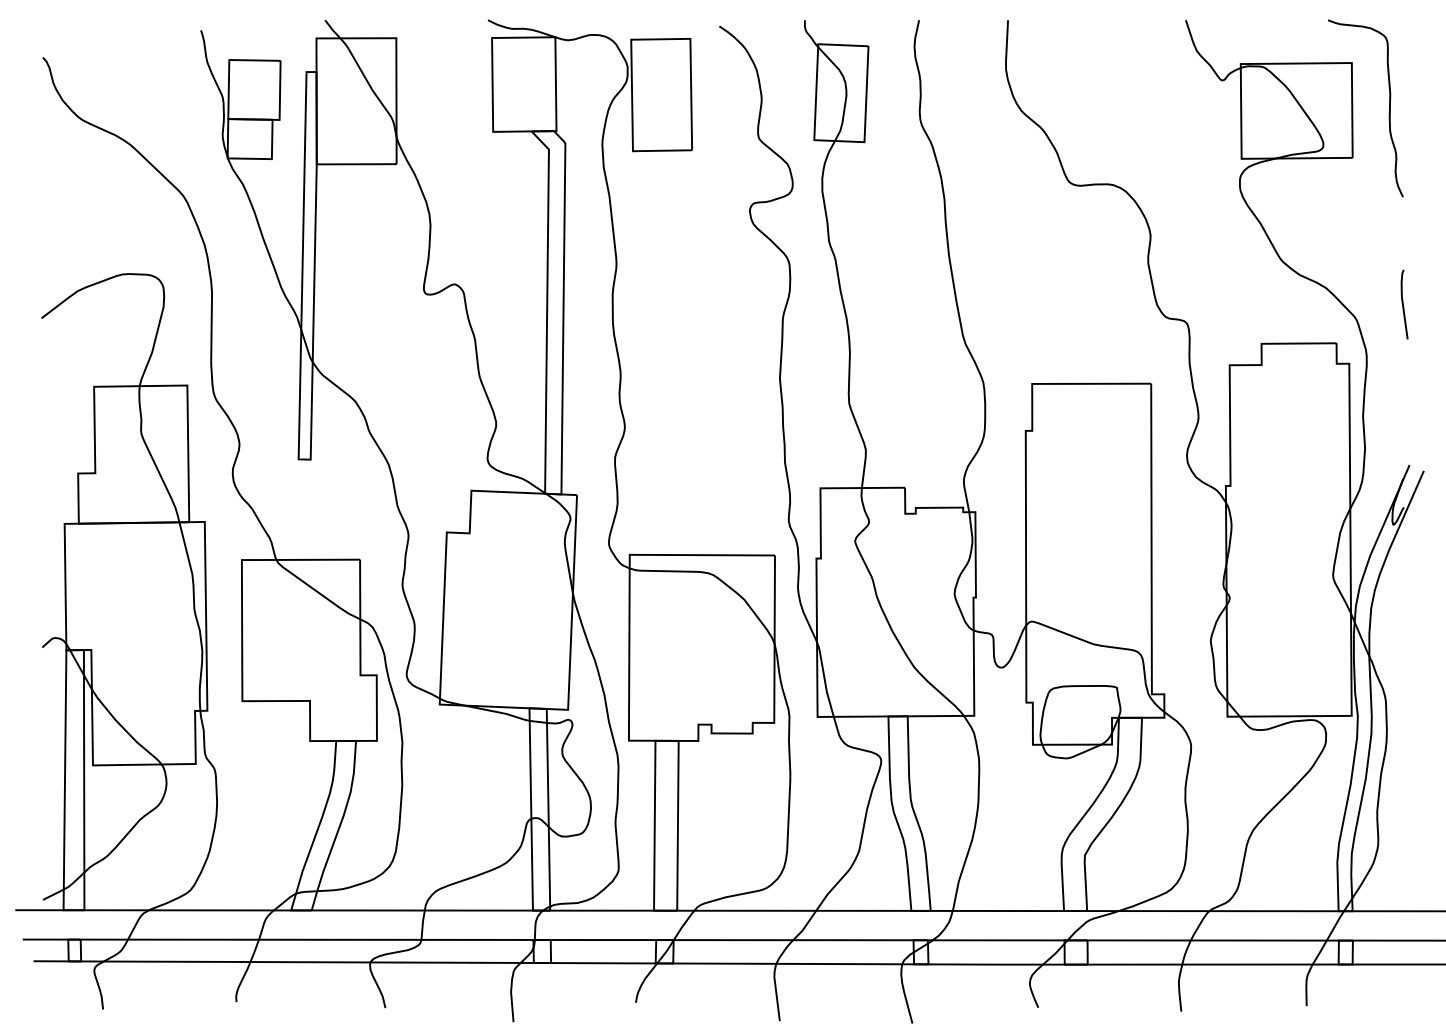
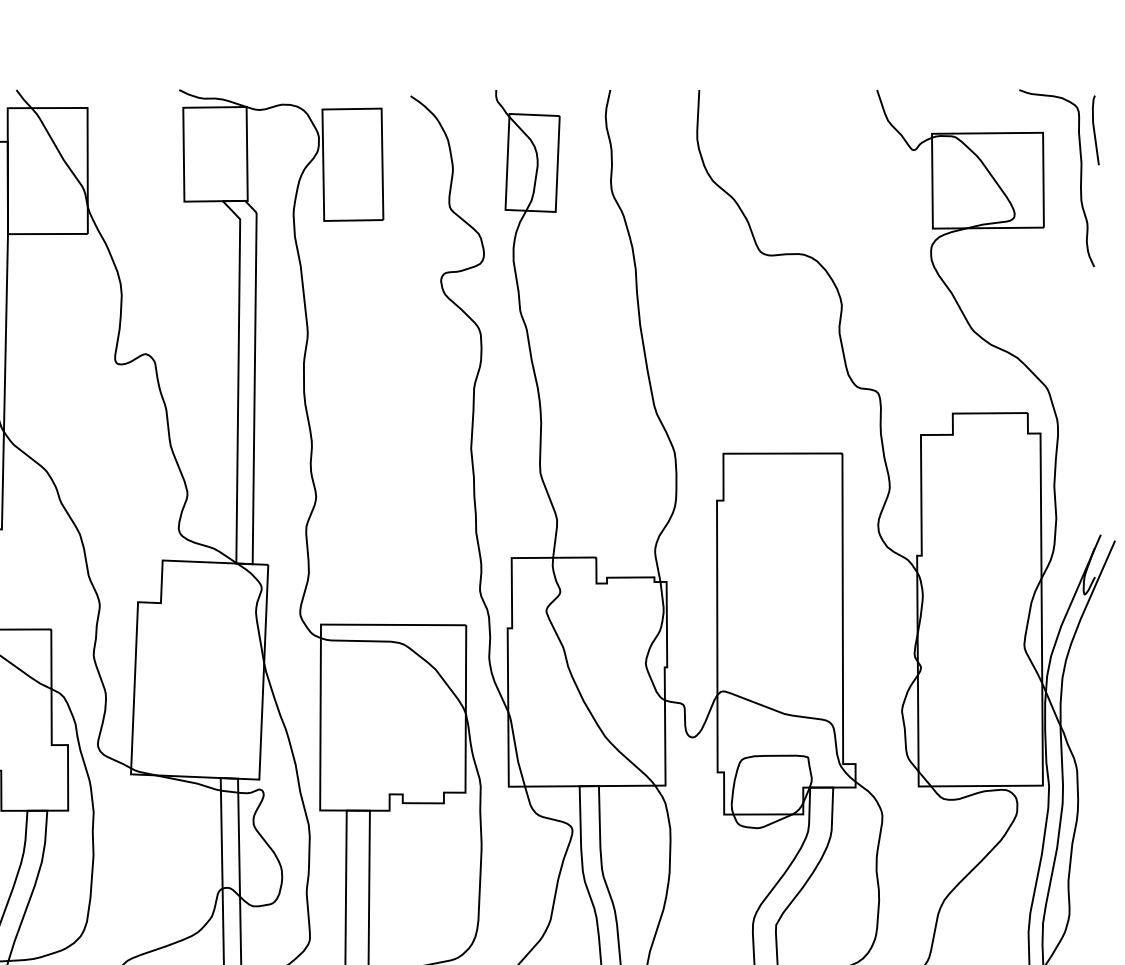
line: (1403, 304) -> (1094, 130), moved

